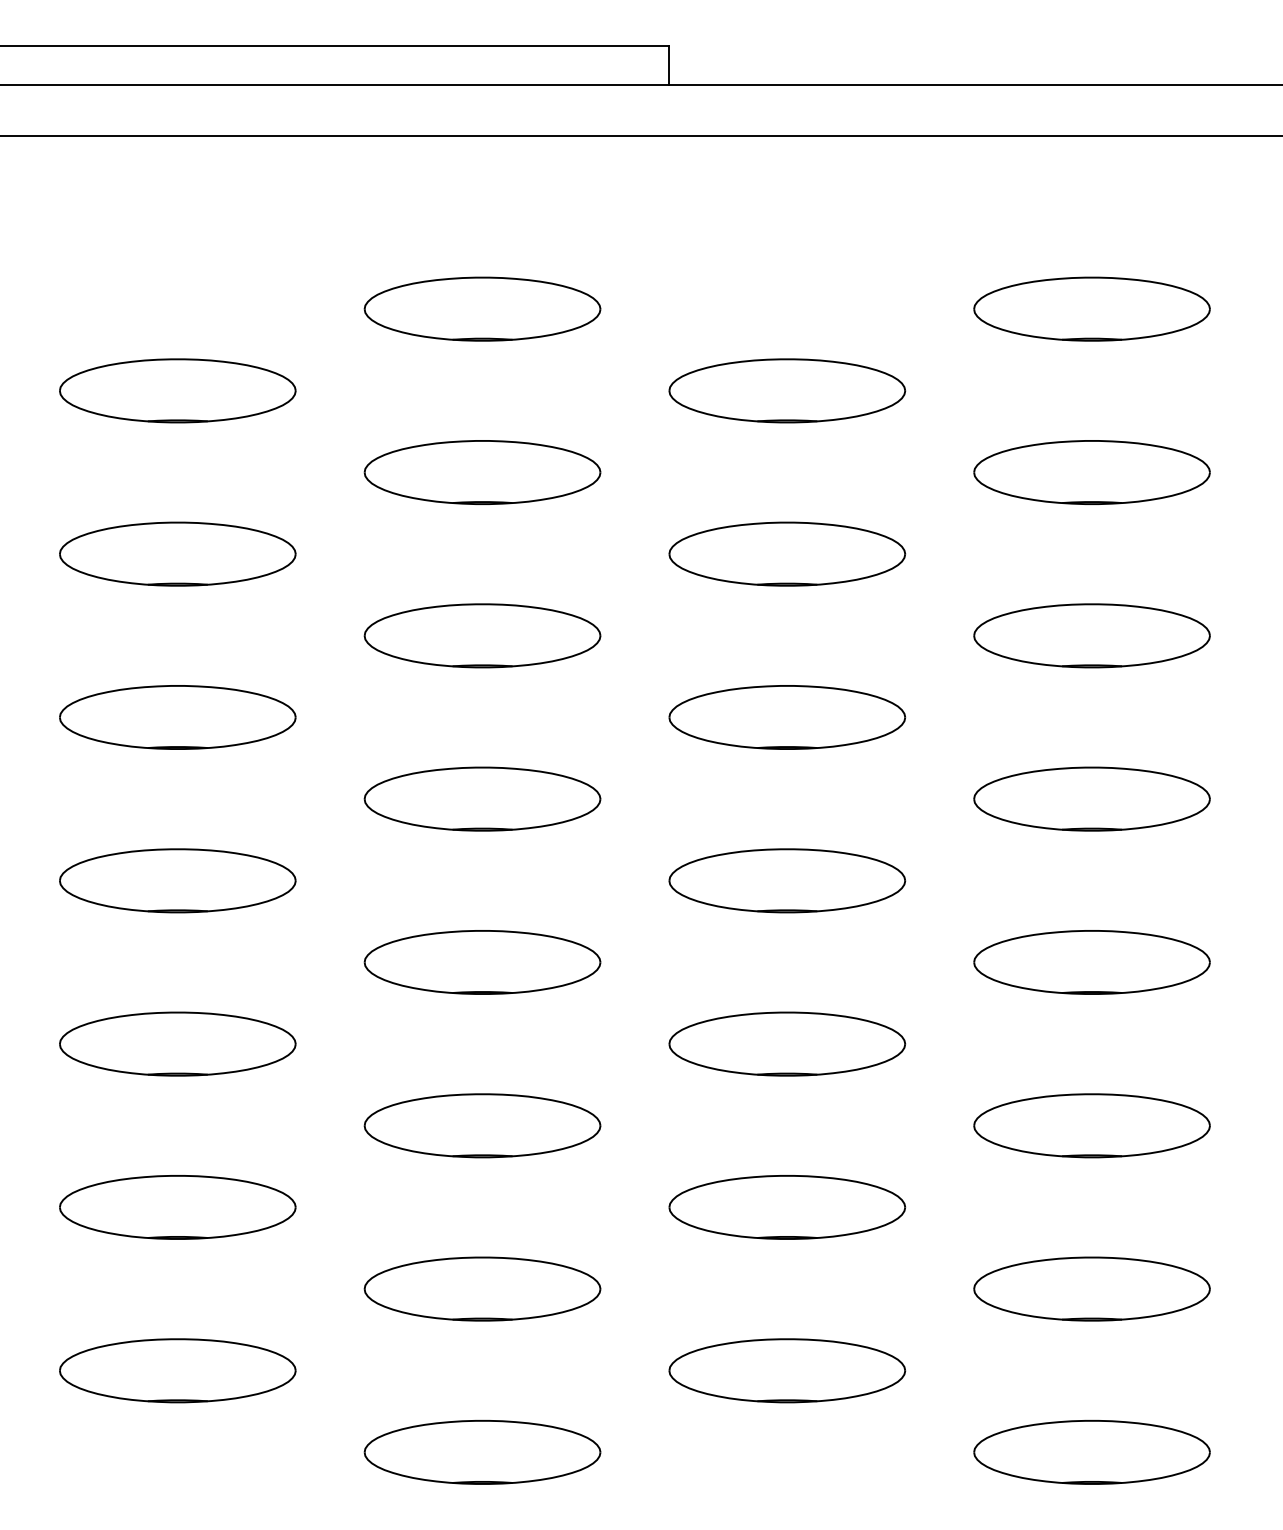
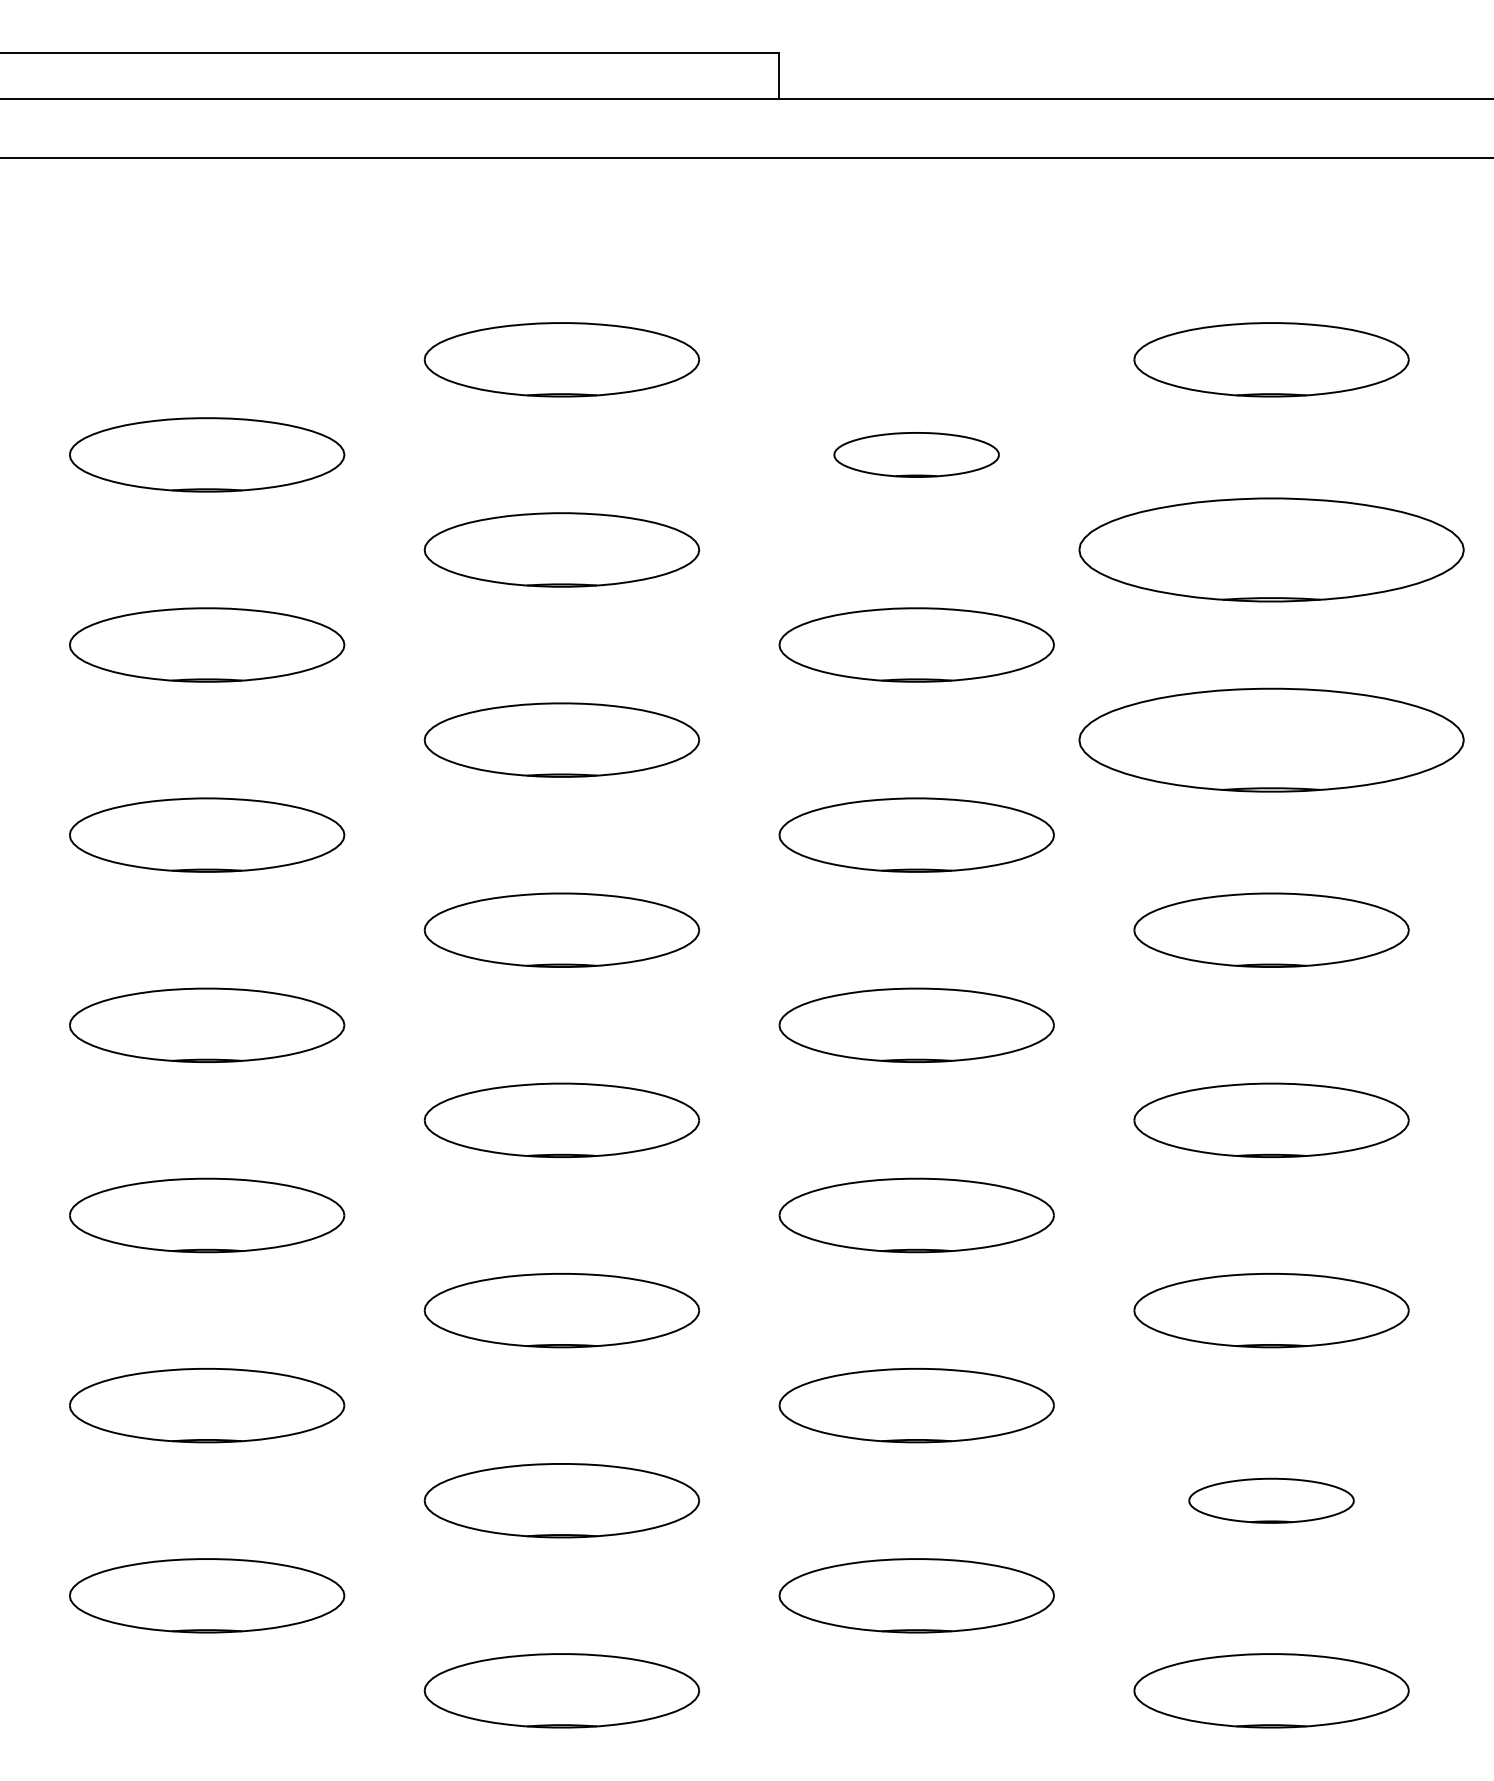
part: (787, 390) -> (916, 454), size x0.6
part: (1091, 472) -> (1271, 549), size x1.4
part: (1091, 635) -> (1271, 739), size x1.4
part: (1091, 1288) -> (1271, 1500), size x0.6

